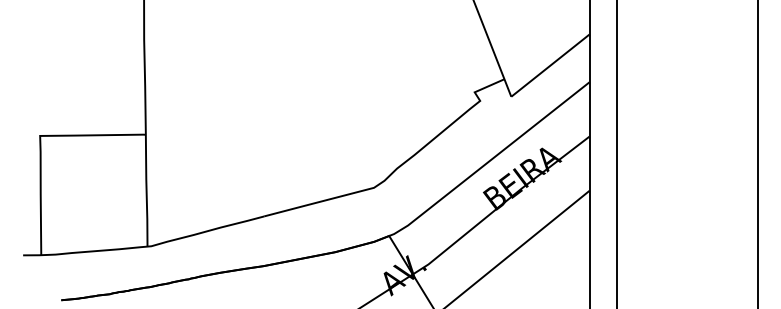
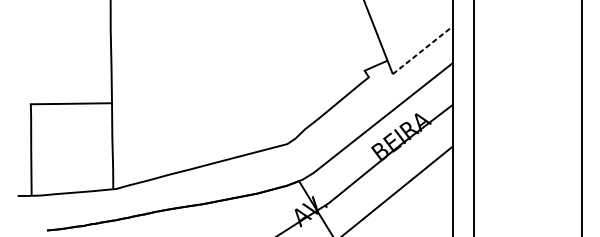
line: (550, 65) -> (422, 50), solid -> dashed

